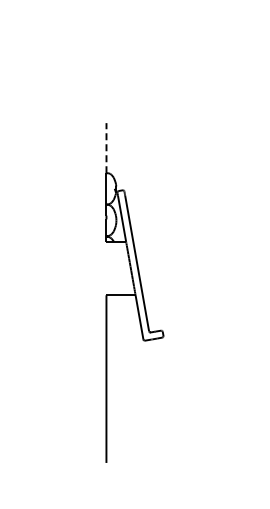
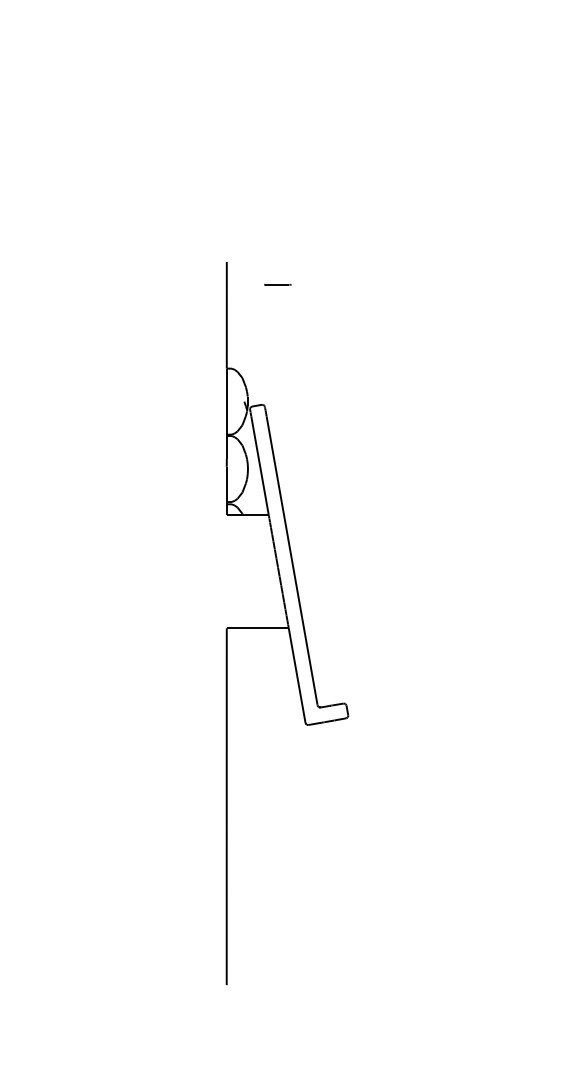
line: (130, 133) -> (277, 283), added
line: (106, 147) -> (226, 313), dashed -> solid

